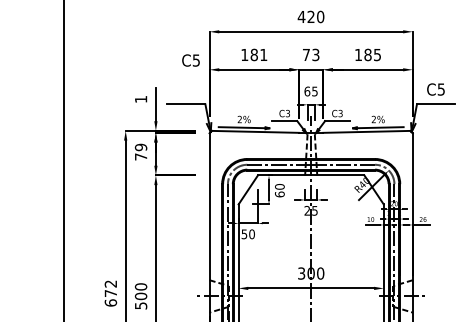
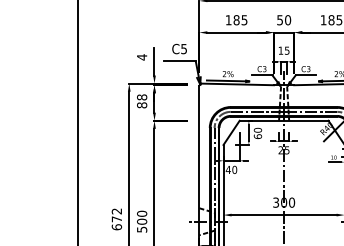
text: (310, 54) -> (283, 19), 73 -> 50
text: (263, 55) -> (244, 20), 181 -> 185
text: (190, 60) -> (179, 49), moved
text: (307, 91) -> (281, 50), 65 -> 15
text: (141, 99) -> (142, 57), 1 -> 4
text: (140, 151) -> (141, 100), 79 -> 88
text: (244, 234) -> (228, 170), 50 -> 40

